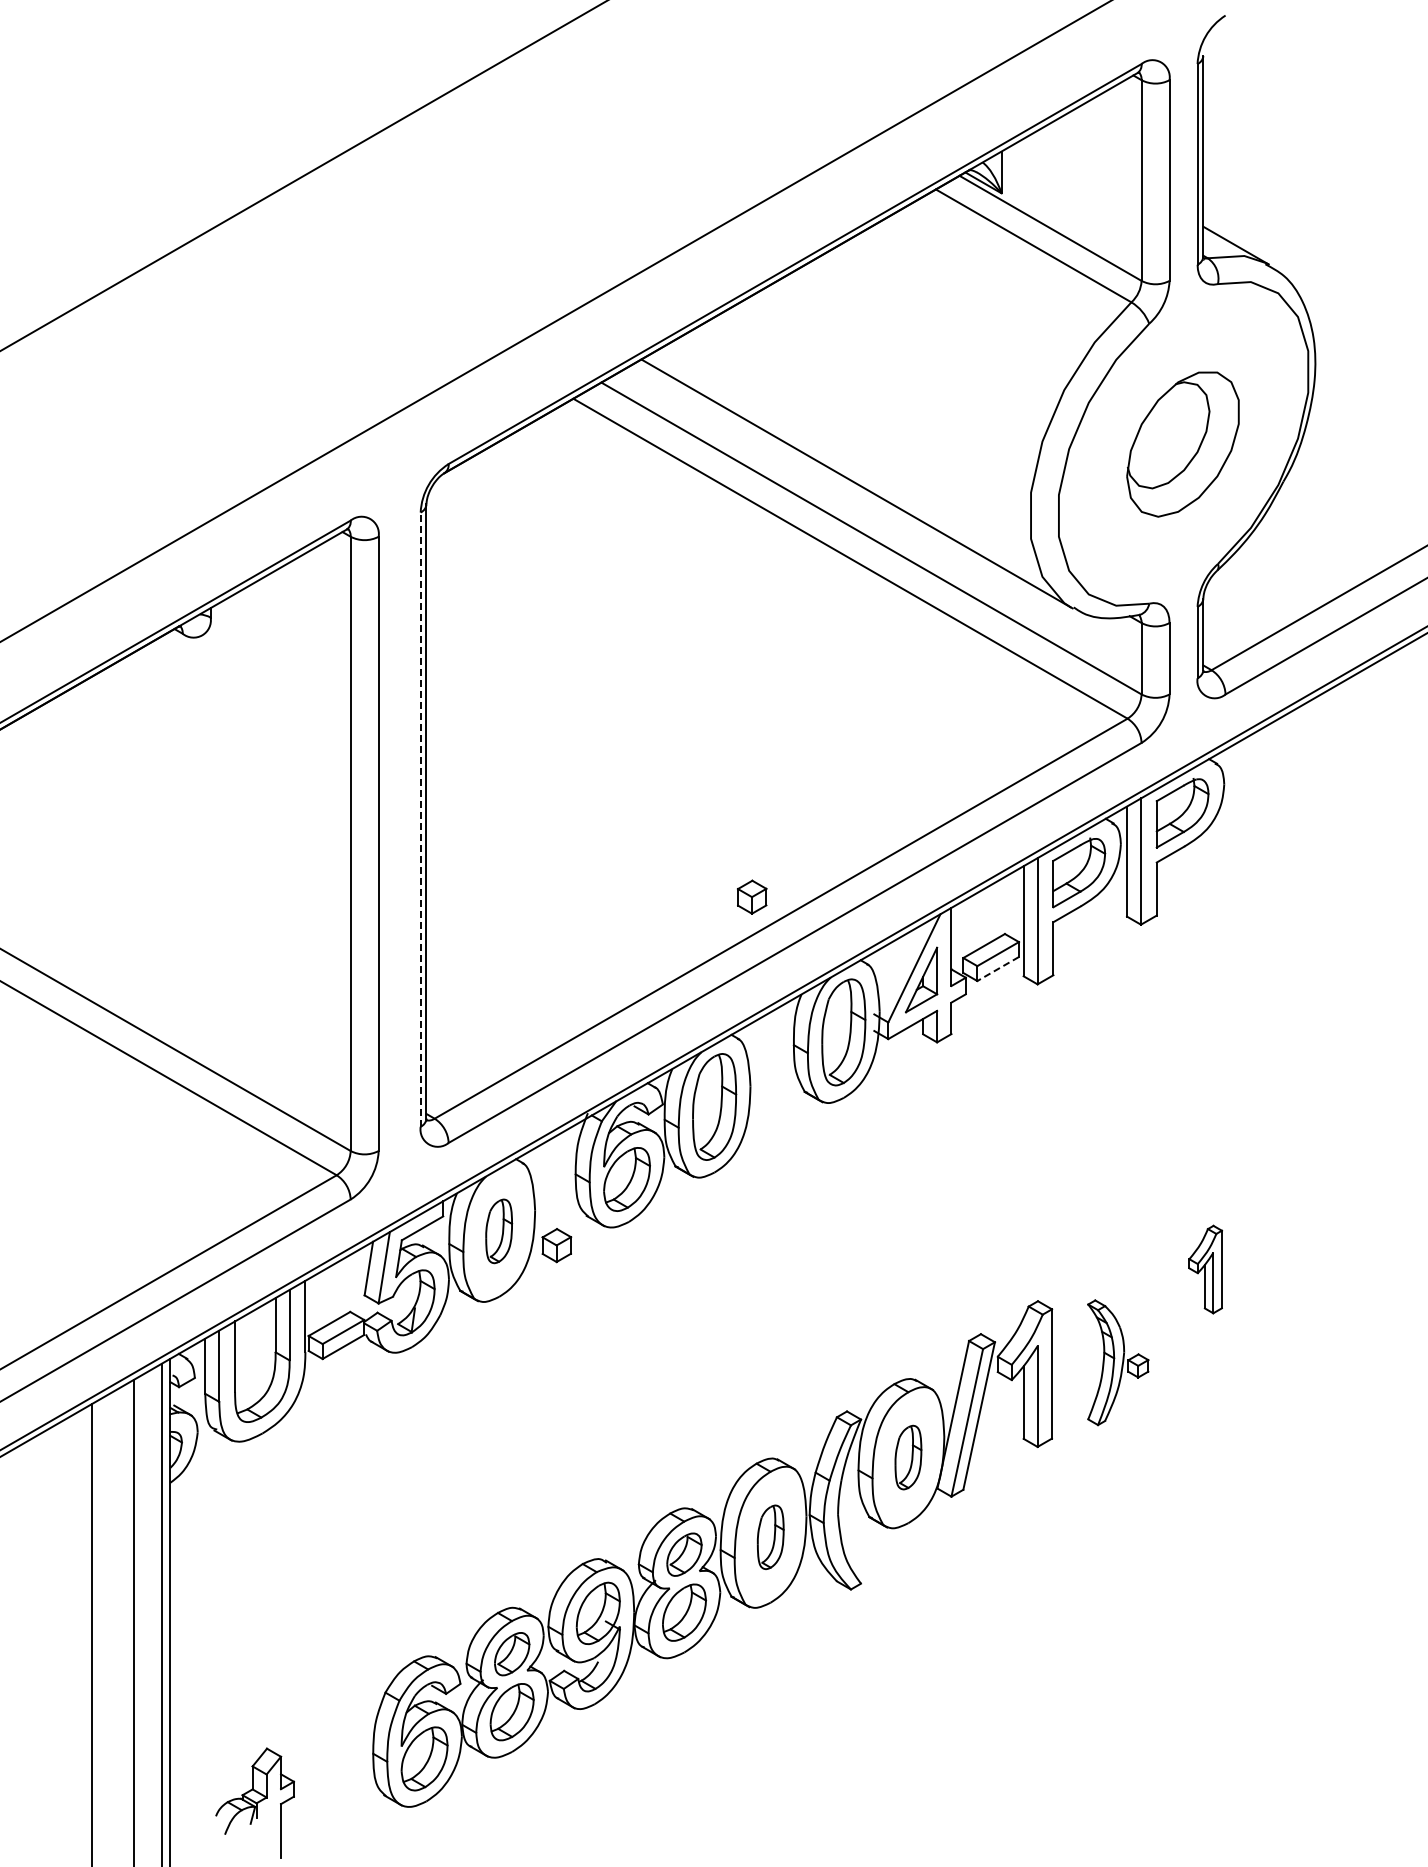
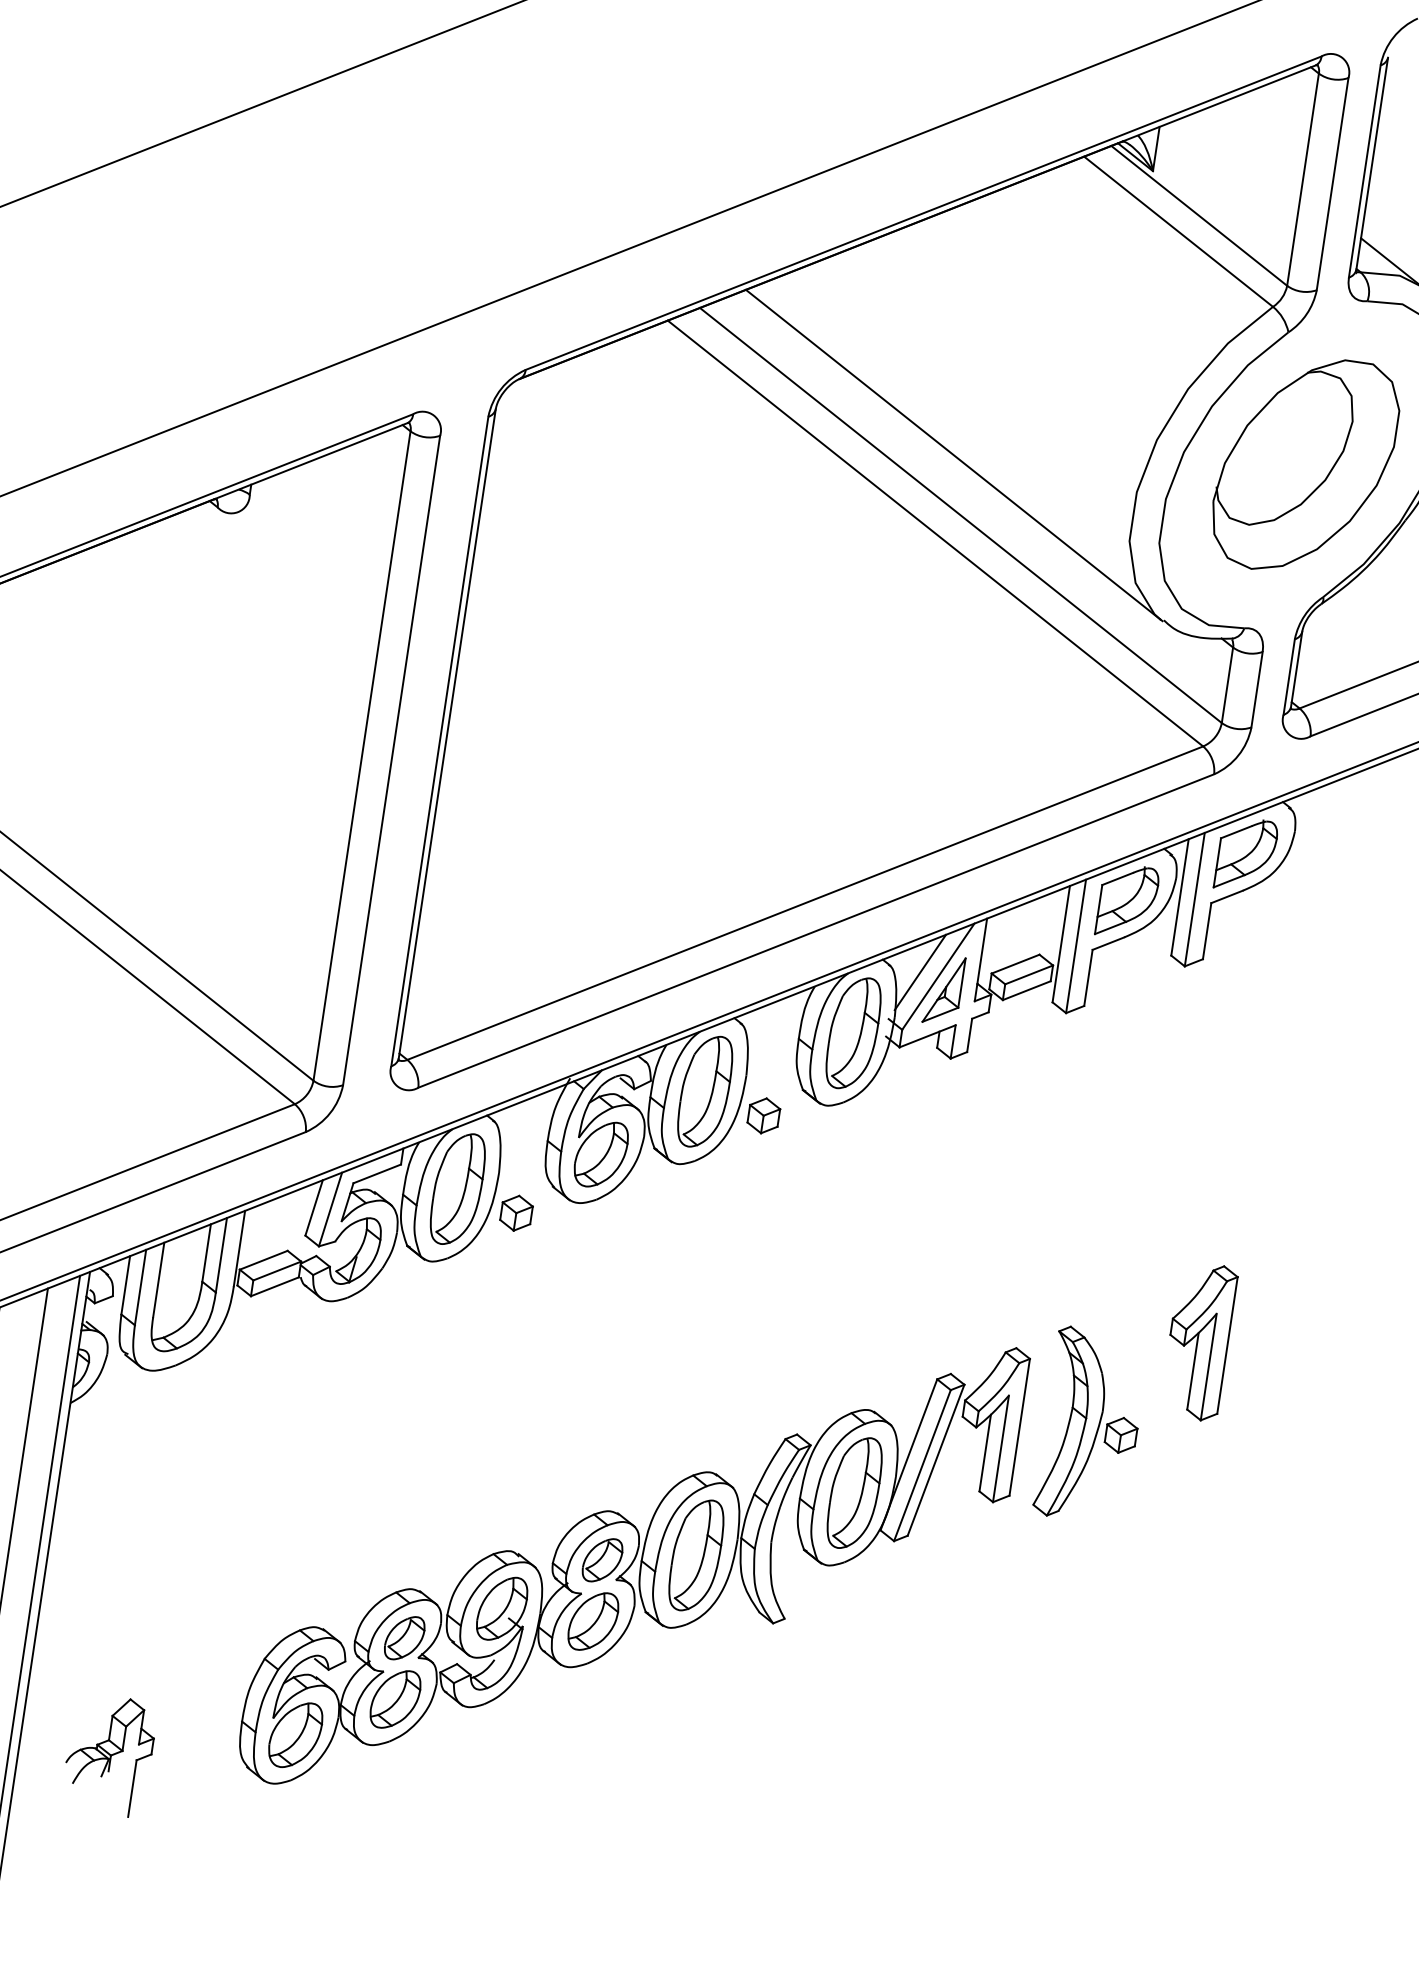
part: (1182, 444) -> (1304, 465), size x1.43
line: (420, 819) -> (439, 741), dashed -> solid
part: (752, 896) -> (764, 1115), moved
line: (896, 966) -> (919, 971), added
line: (997, 969) -> (1026, 991), dashed -> solid
part: (498, 1231) -> (457, 1189), size x1.67
part: (1205, 1269) -> (1198, 1341), size x1.67
part: (1118, 1362) -> (1091, 1425), size x1.43
part: (908, 1457) -> (854, 1492), size x1.67
part: (770, 1537) -> (696, 1555), size x1.67

